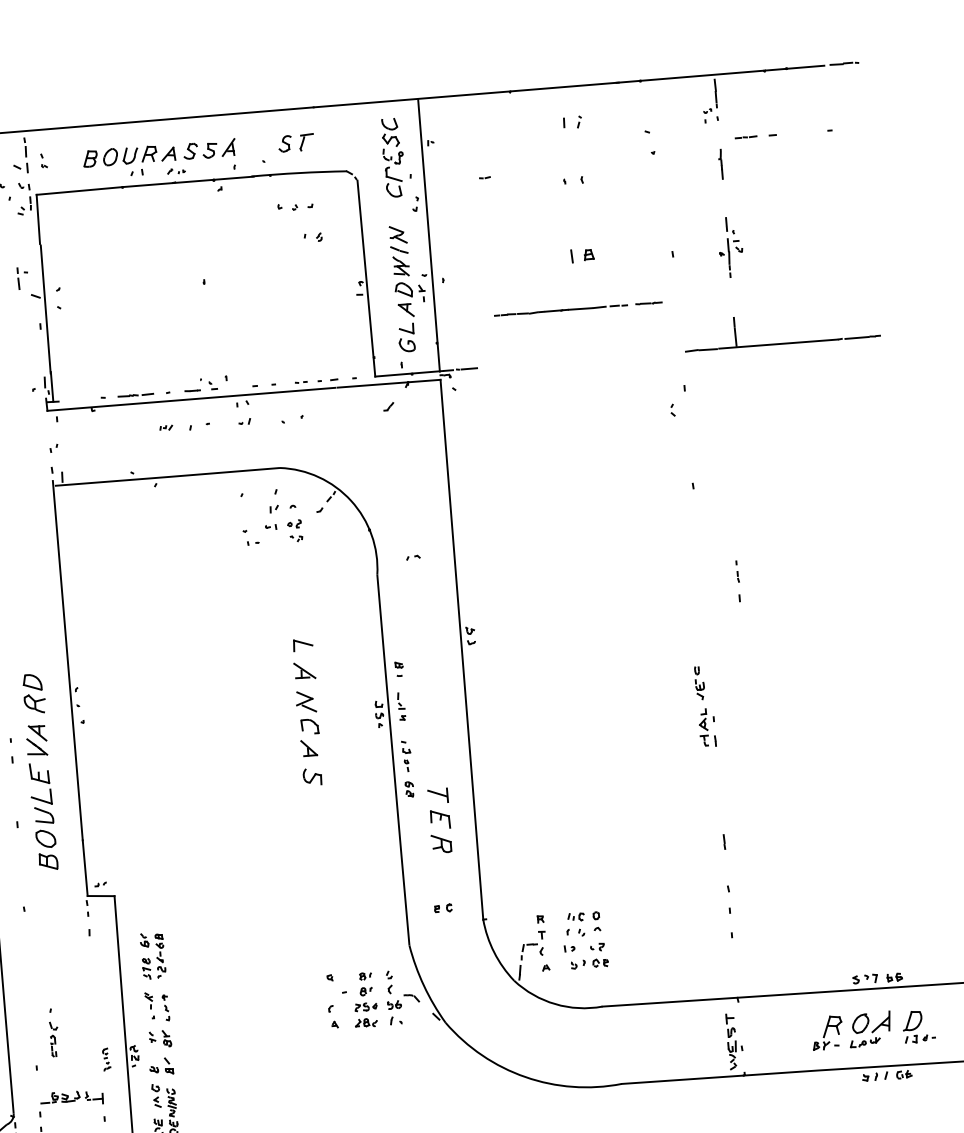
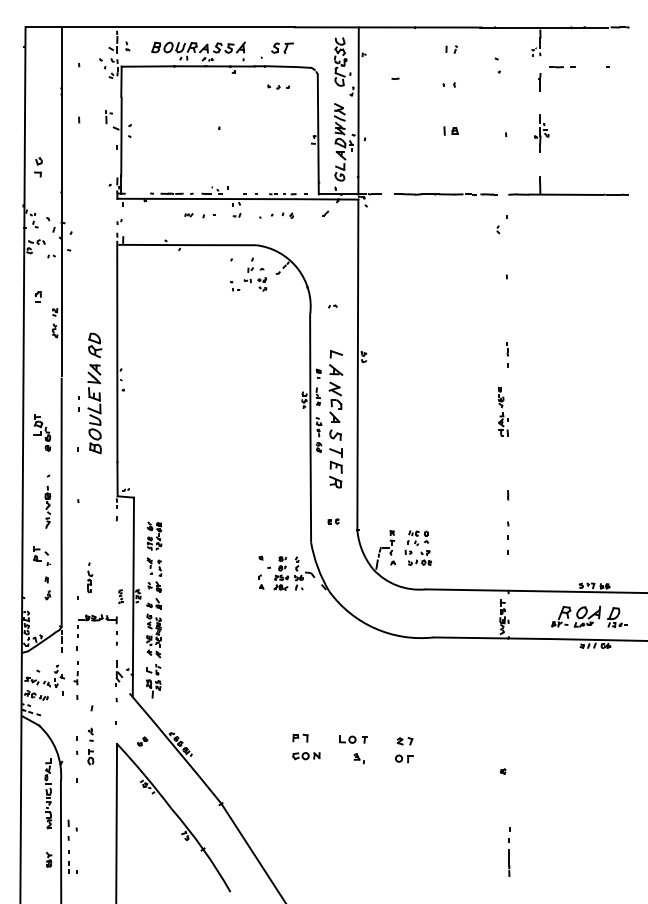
part: (312, 237) -> (287, 215), moved
line: (577, 309) -> (445, 194), moved
part: (738, 580) -> (507, 354), moved
part: (307, 712) -> (335, 395), moved
part: (39, 772) -> (94, 393), moved

